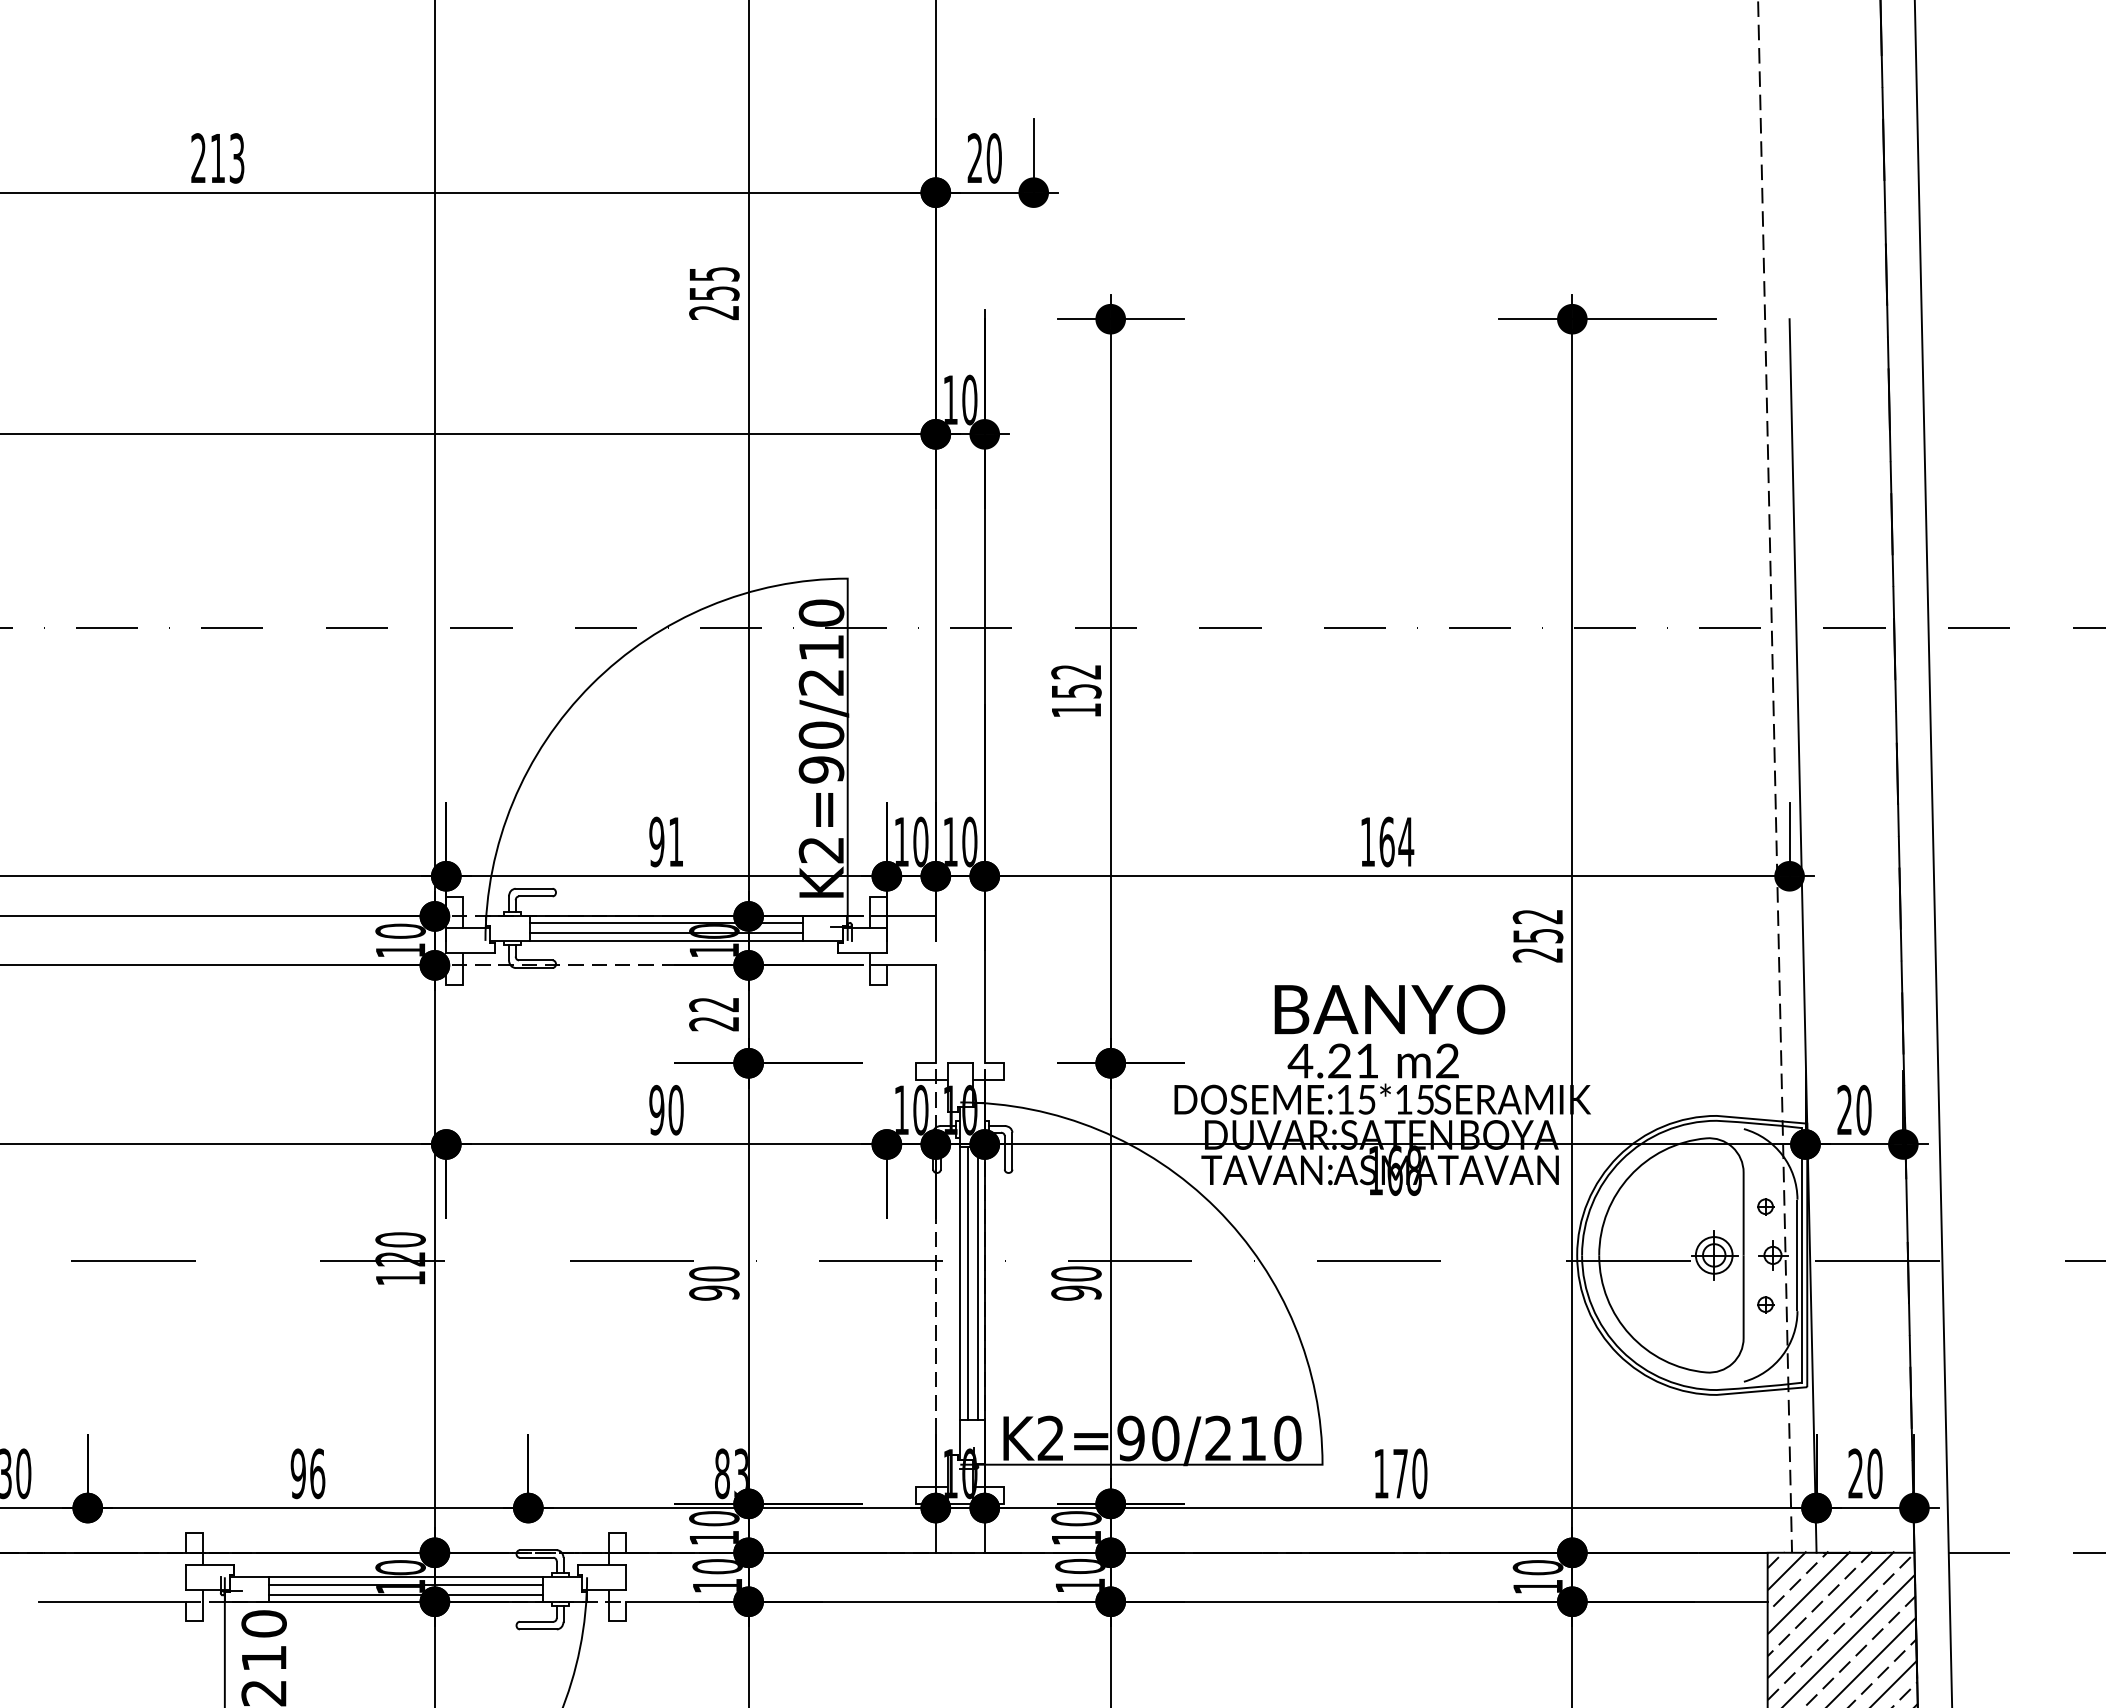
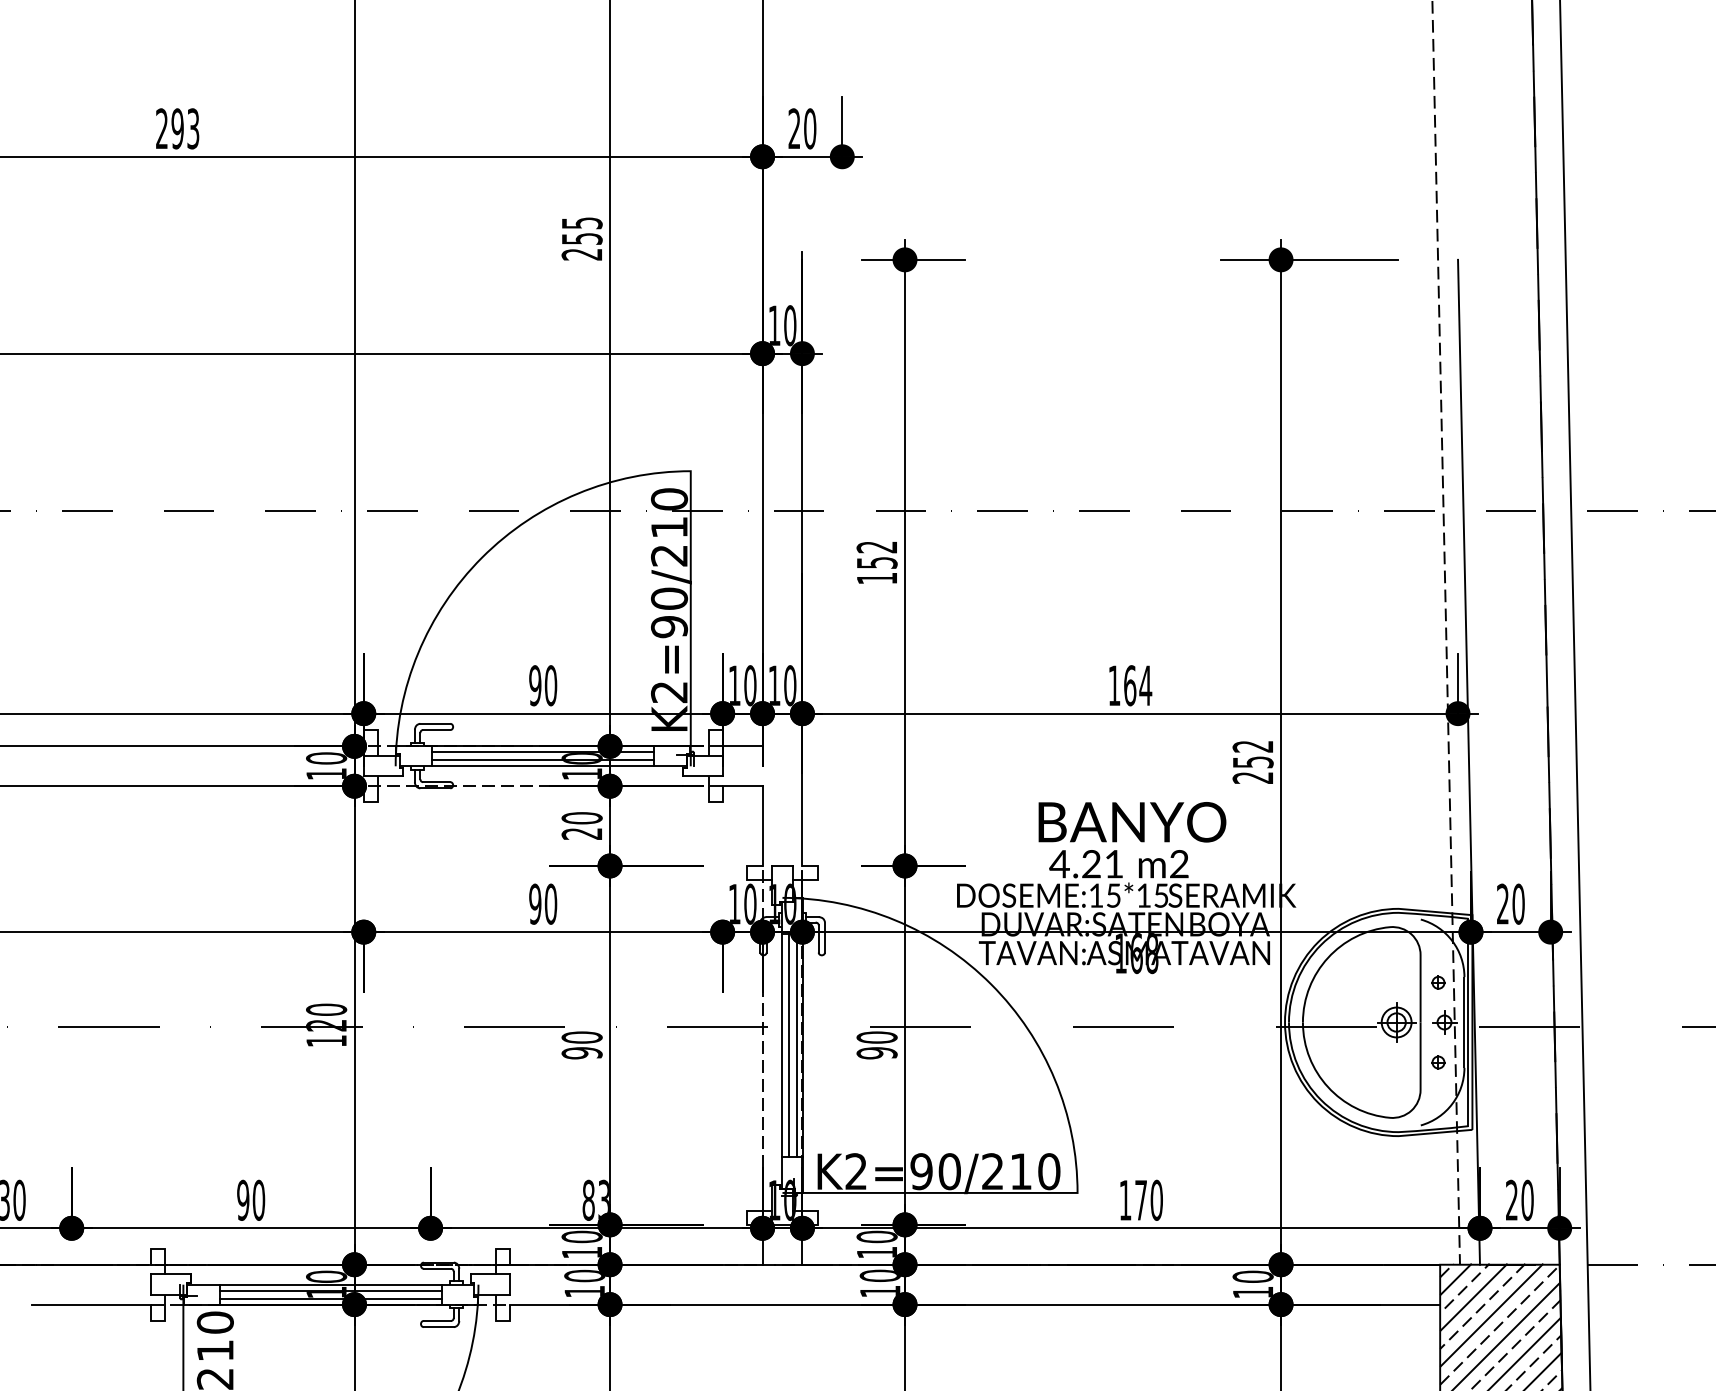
text: (217, 158) -> (177, 128), 213 -> 293
text: (675, 841) -> (550, 685), 91 -> 90
text: (714, 1004) -> (582, 818), 22 -> 20
text: (317, 1473) -> (258, 1200), 96 -> 90

